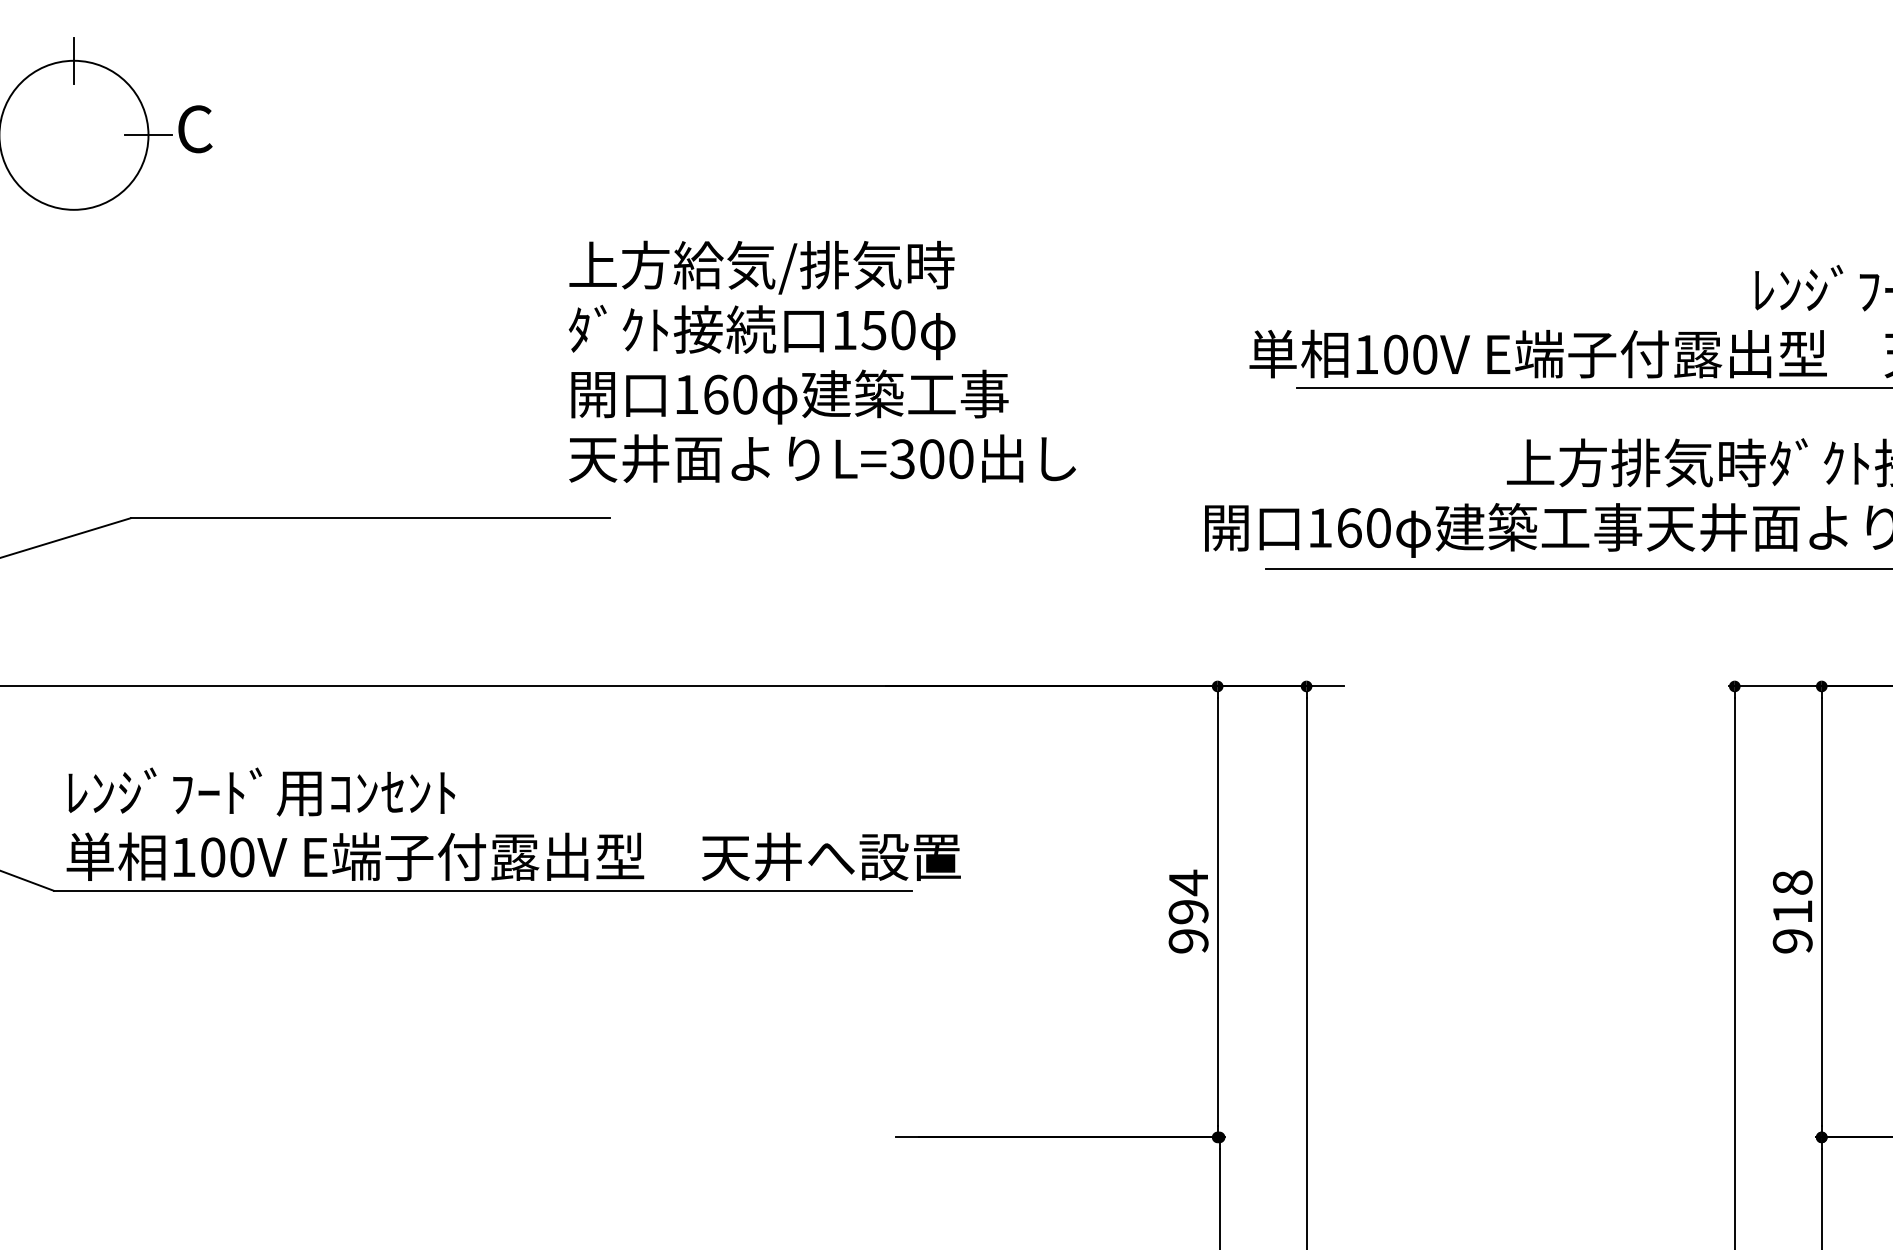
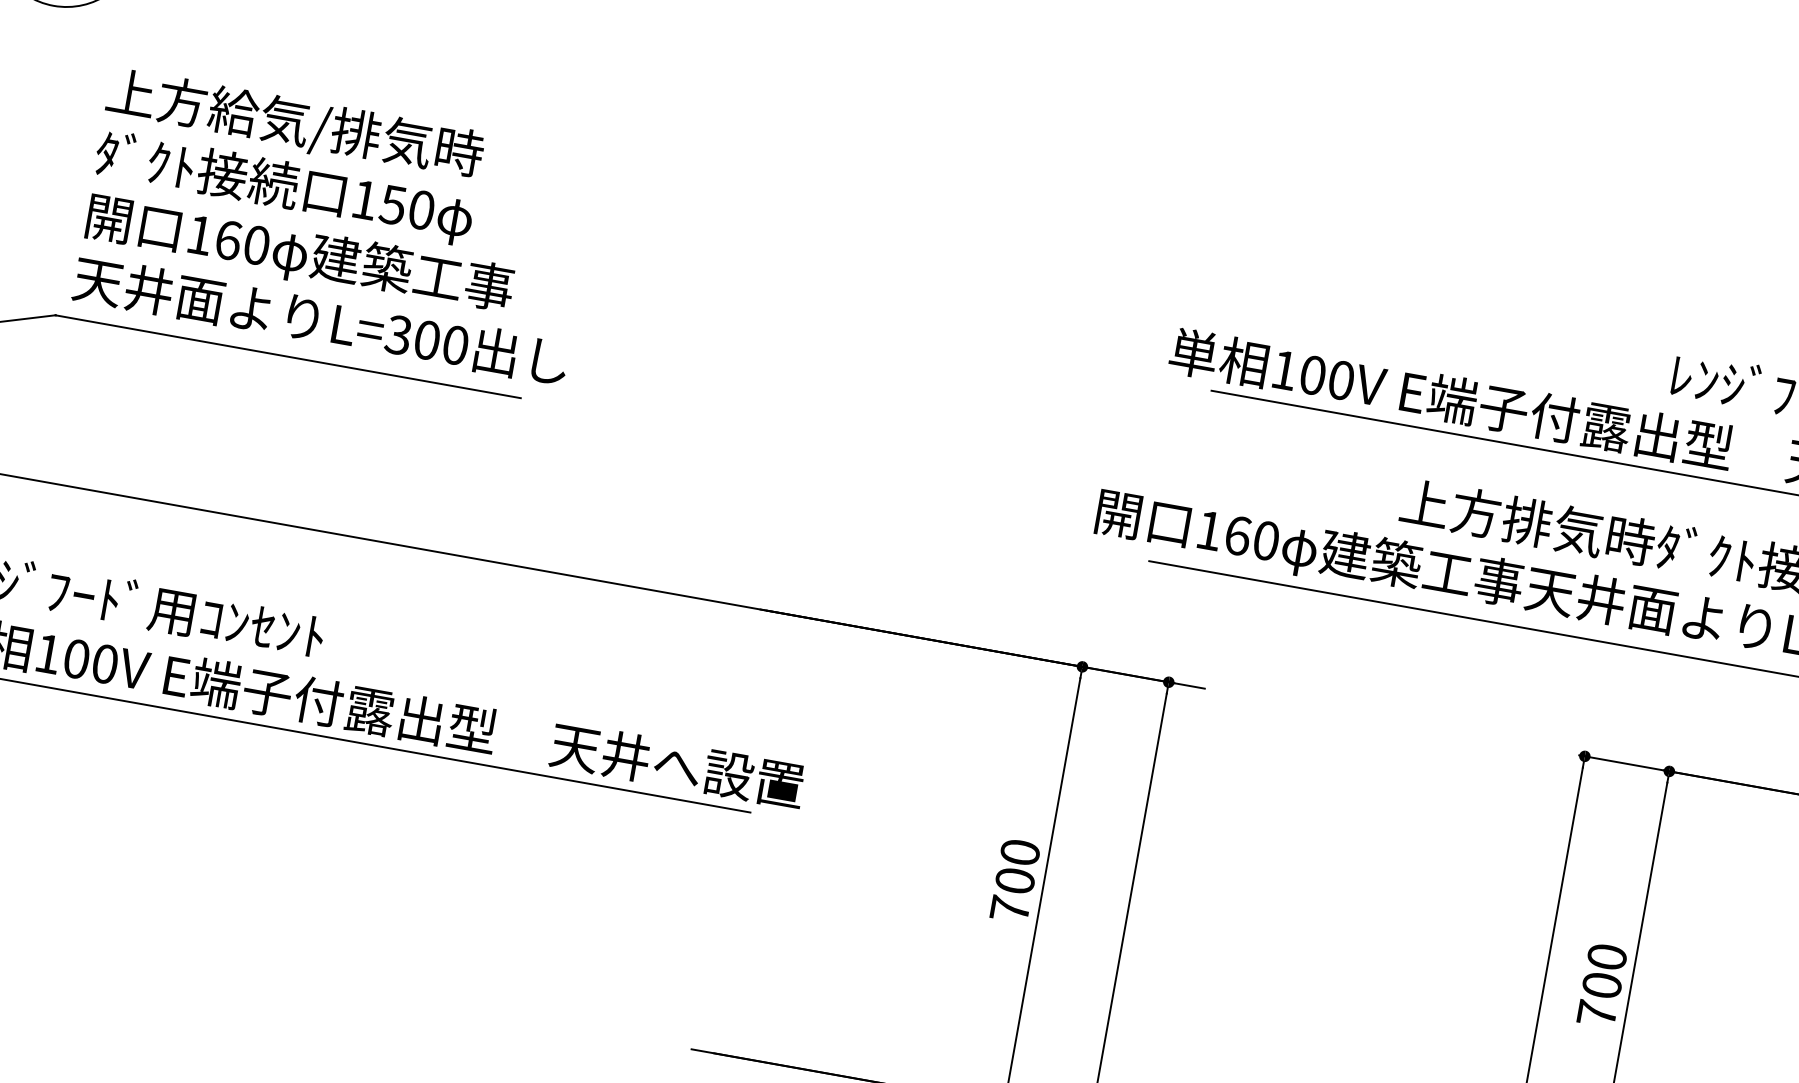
text: (821, 361) -> (336, 226), moved
text: (1188, 911) -> (1015, 880), 994 -> 700
text: (1792, 911) -> (1601, 984), 918 -> 700

